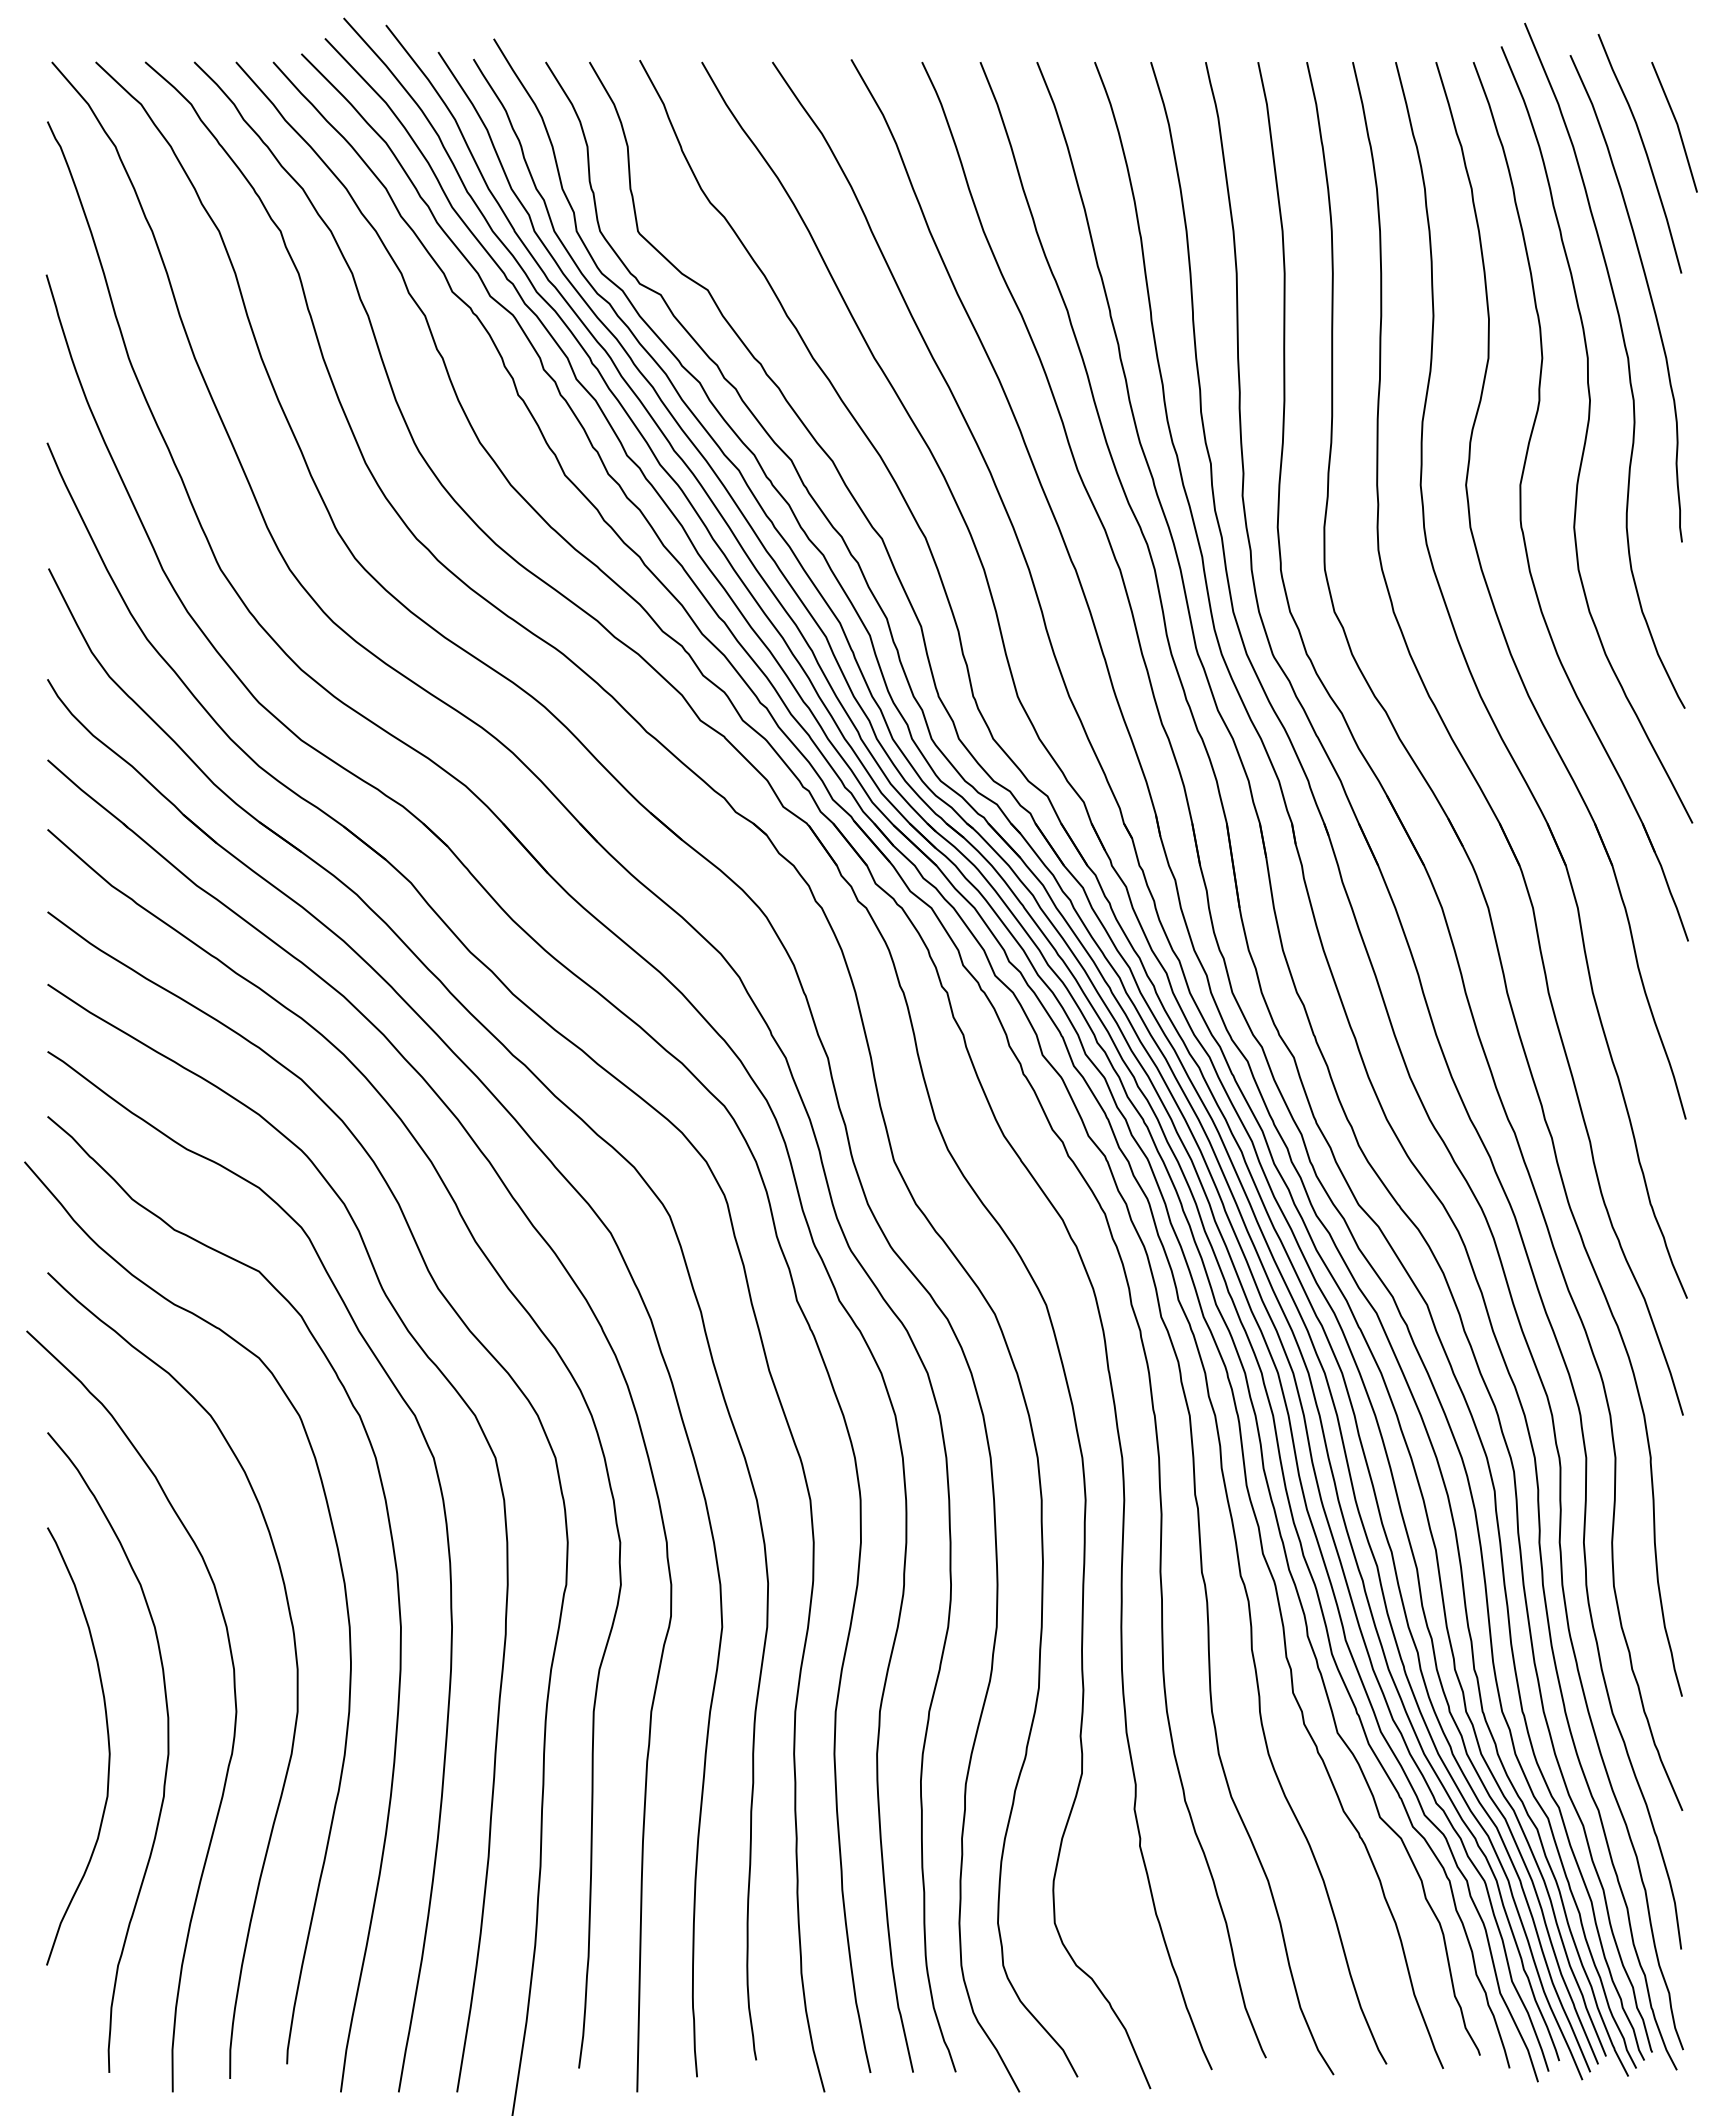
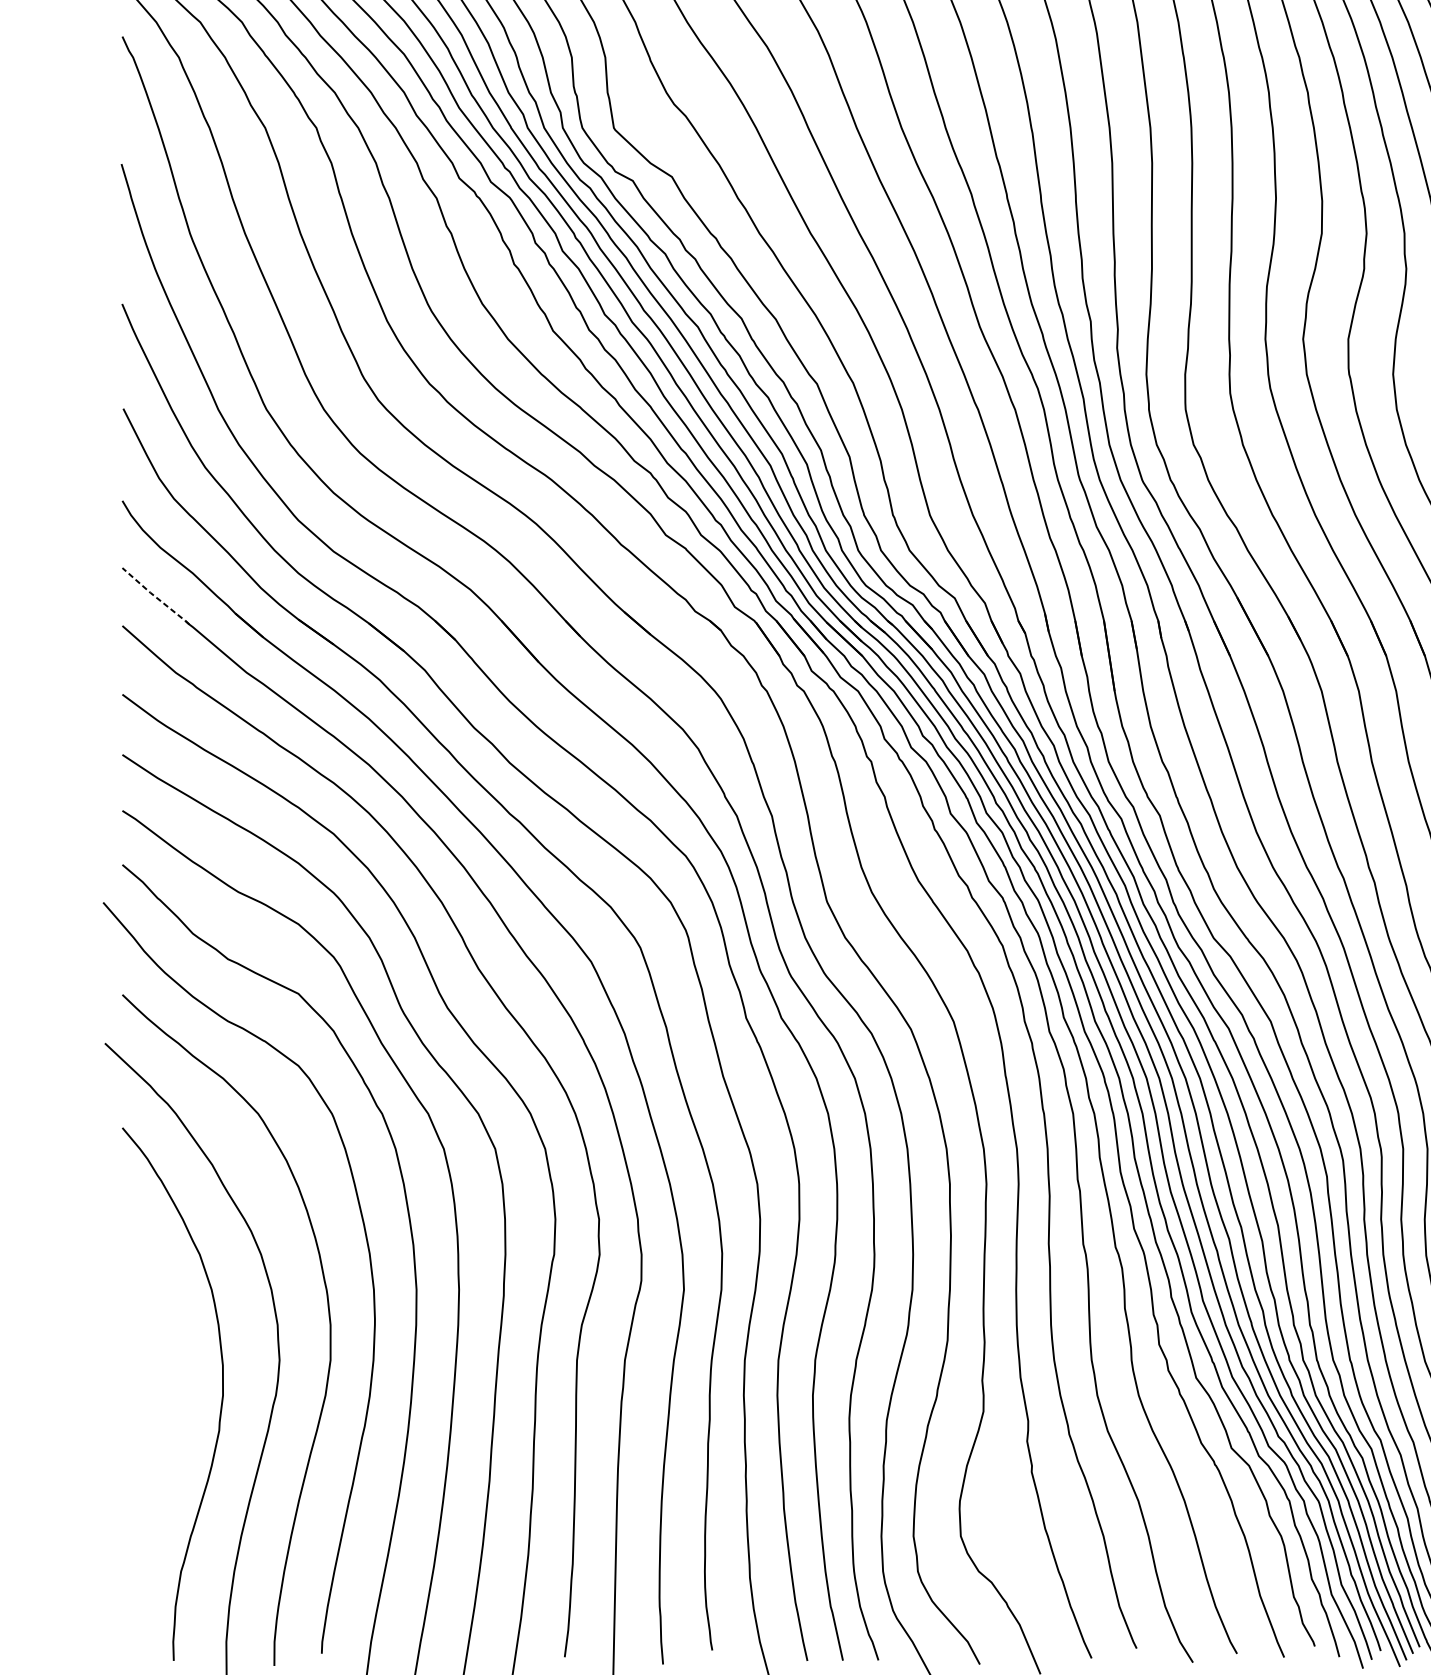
line: (87, 794) -> (155, 596), solid -> dashed
curve: (107, 1740) -> (172, 1384), removed

